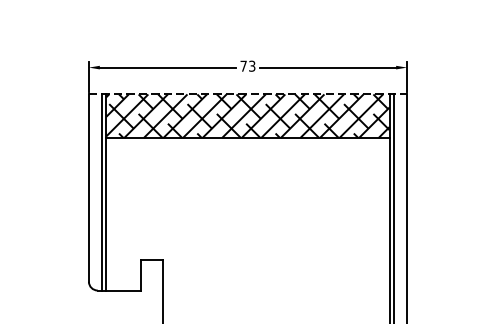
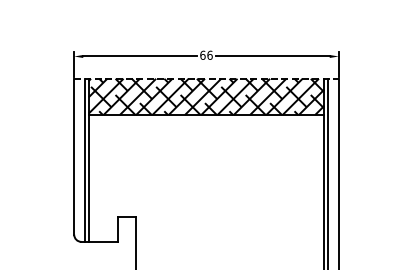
text: (247, 65) -> (206, 54), 73 -> 66

